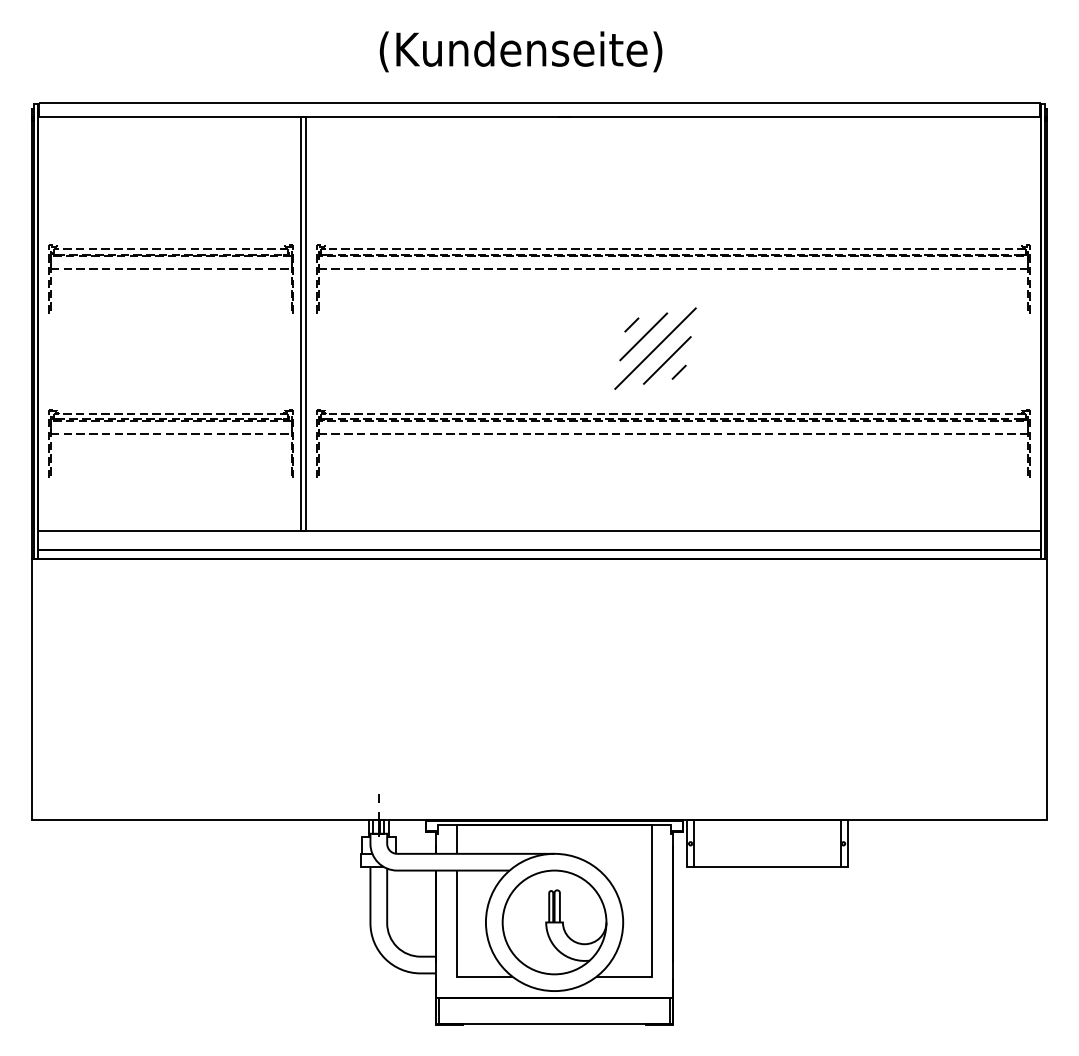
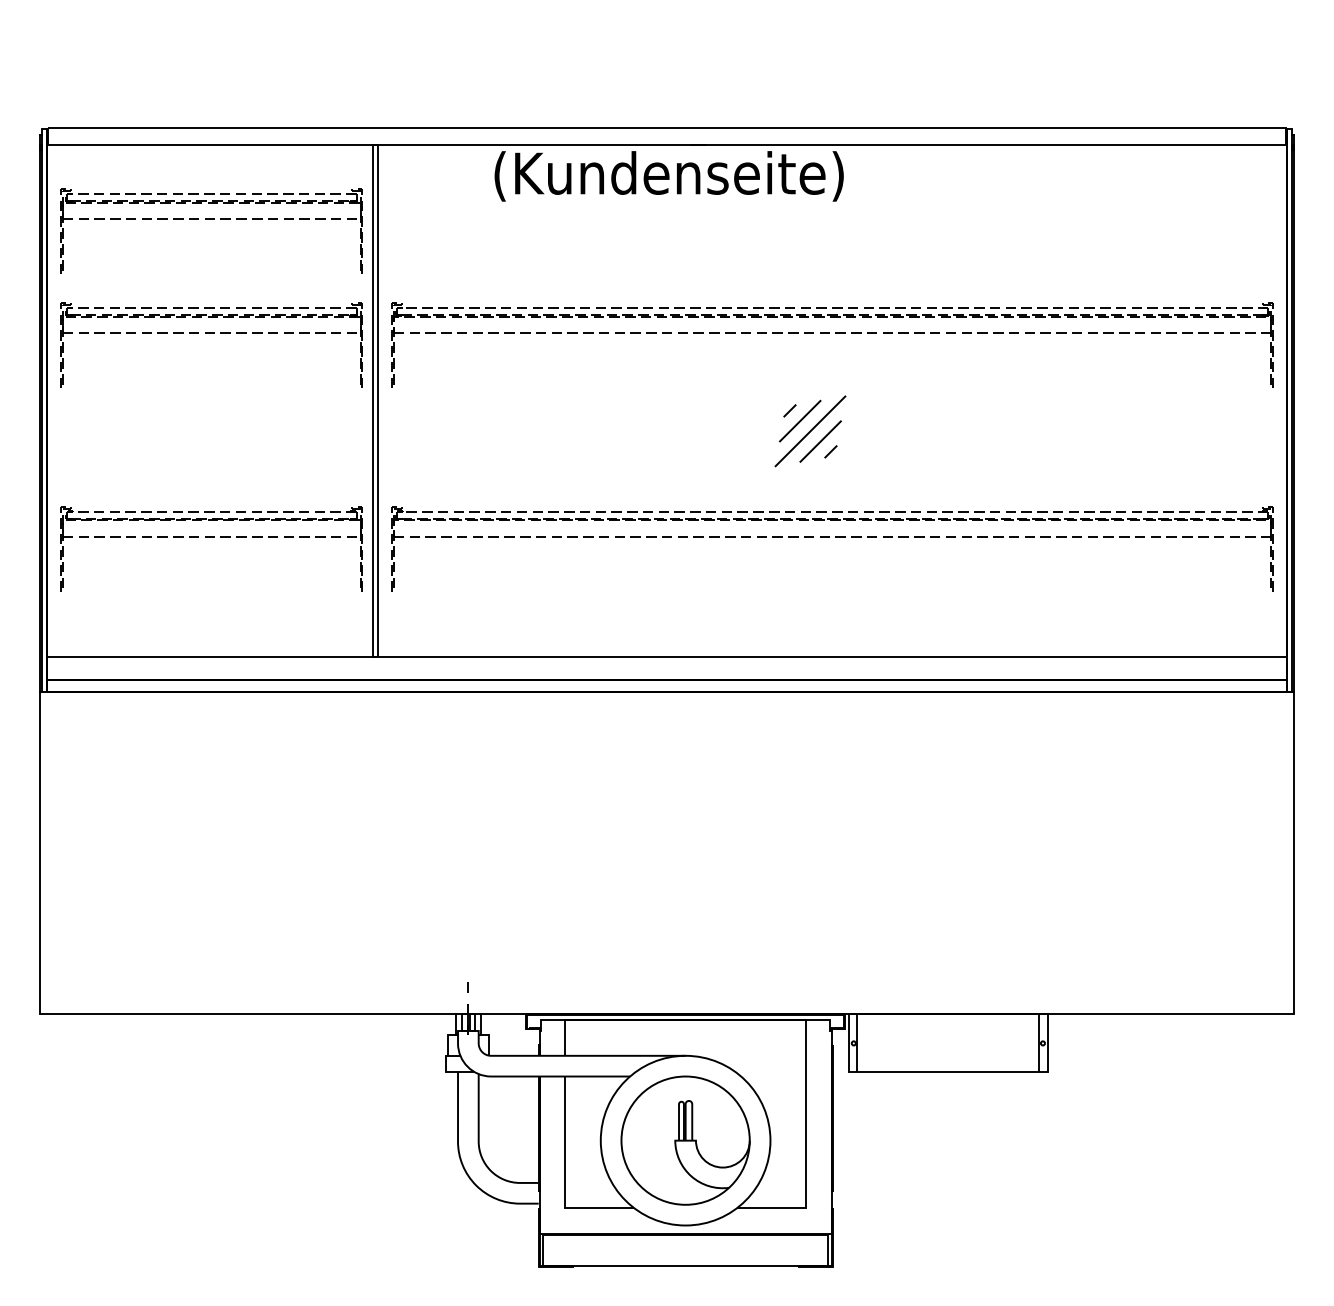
text: (520, 51) -> (668, 176), moved
part: (171, 177) -> (211, 219), added
part: (655, 348) -> (810, 431), size x0.7

